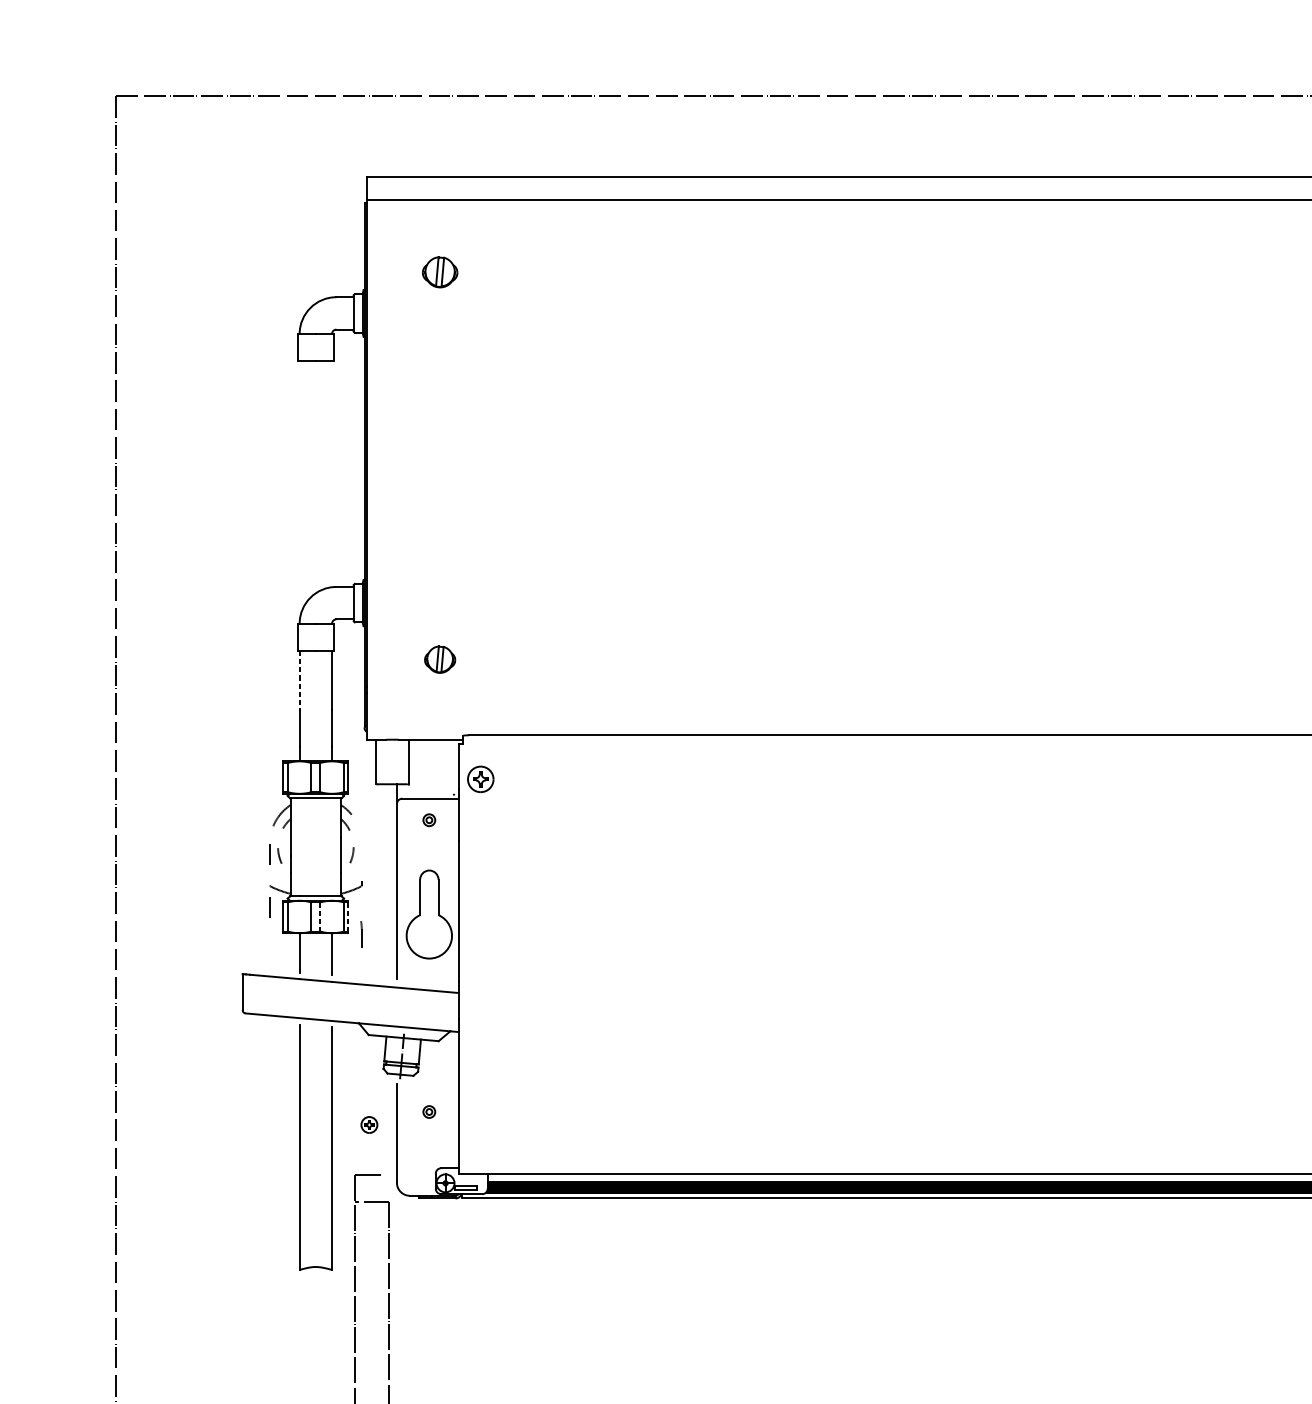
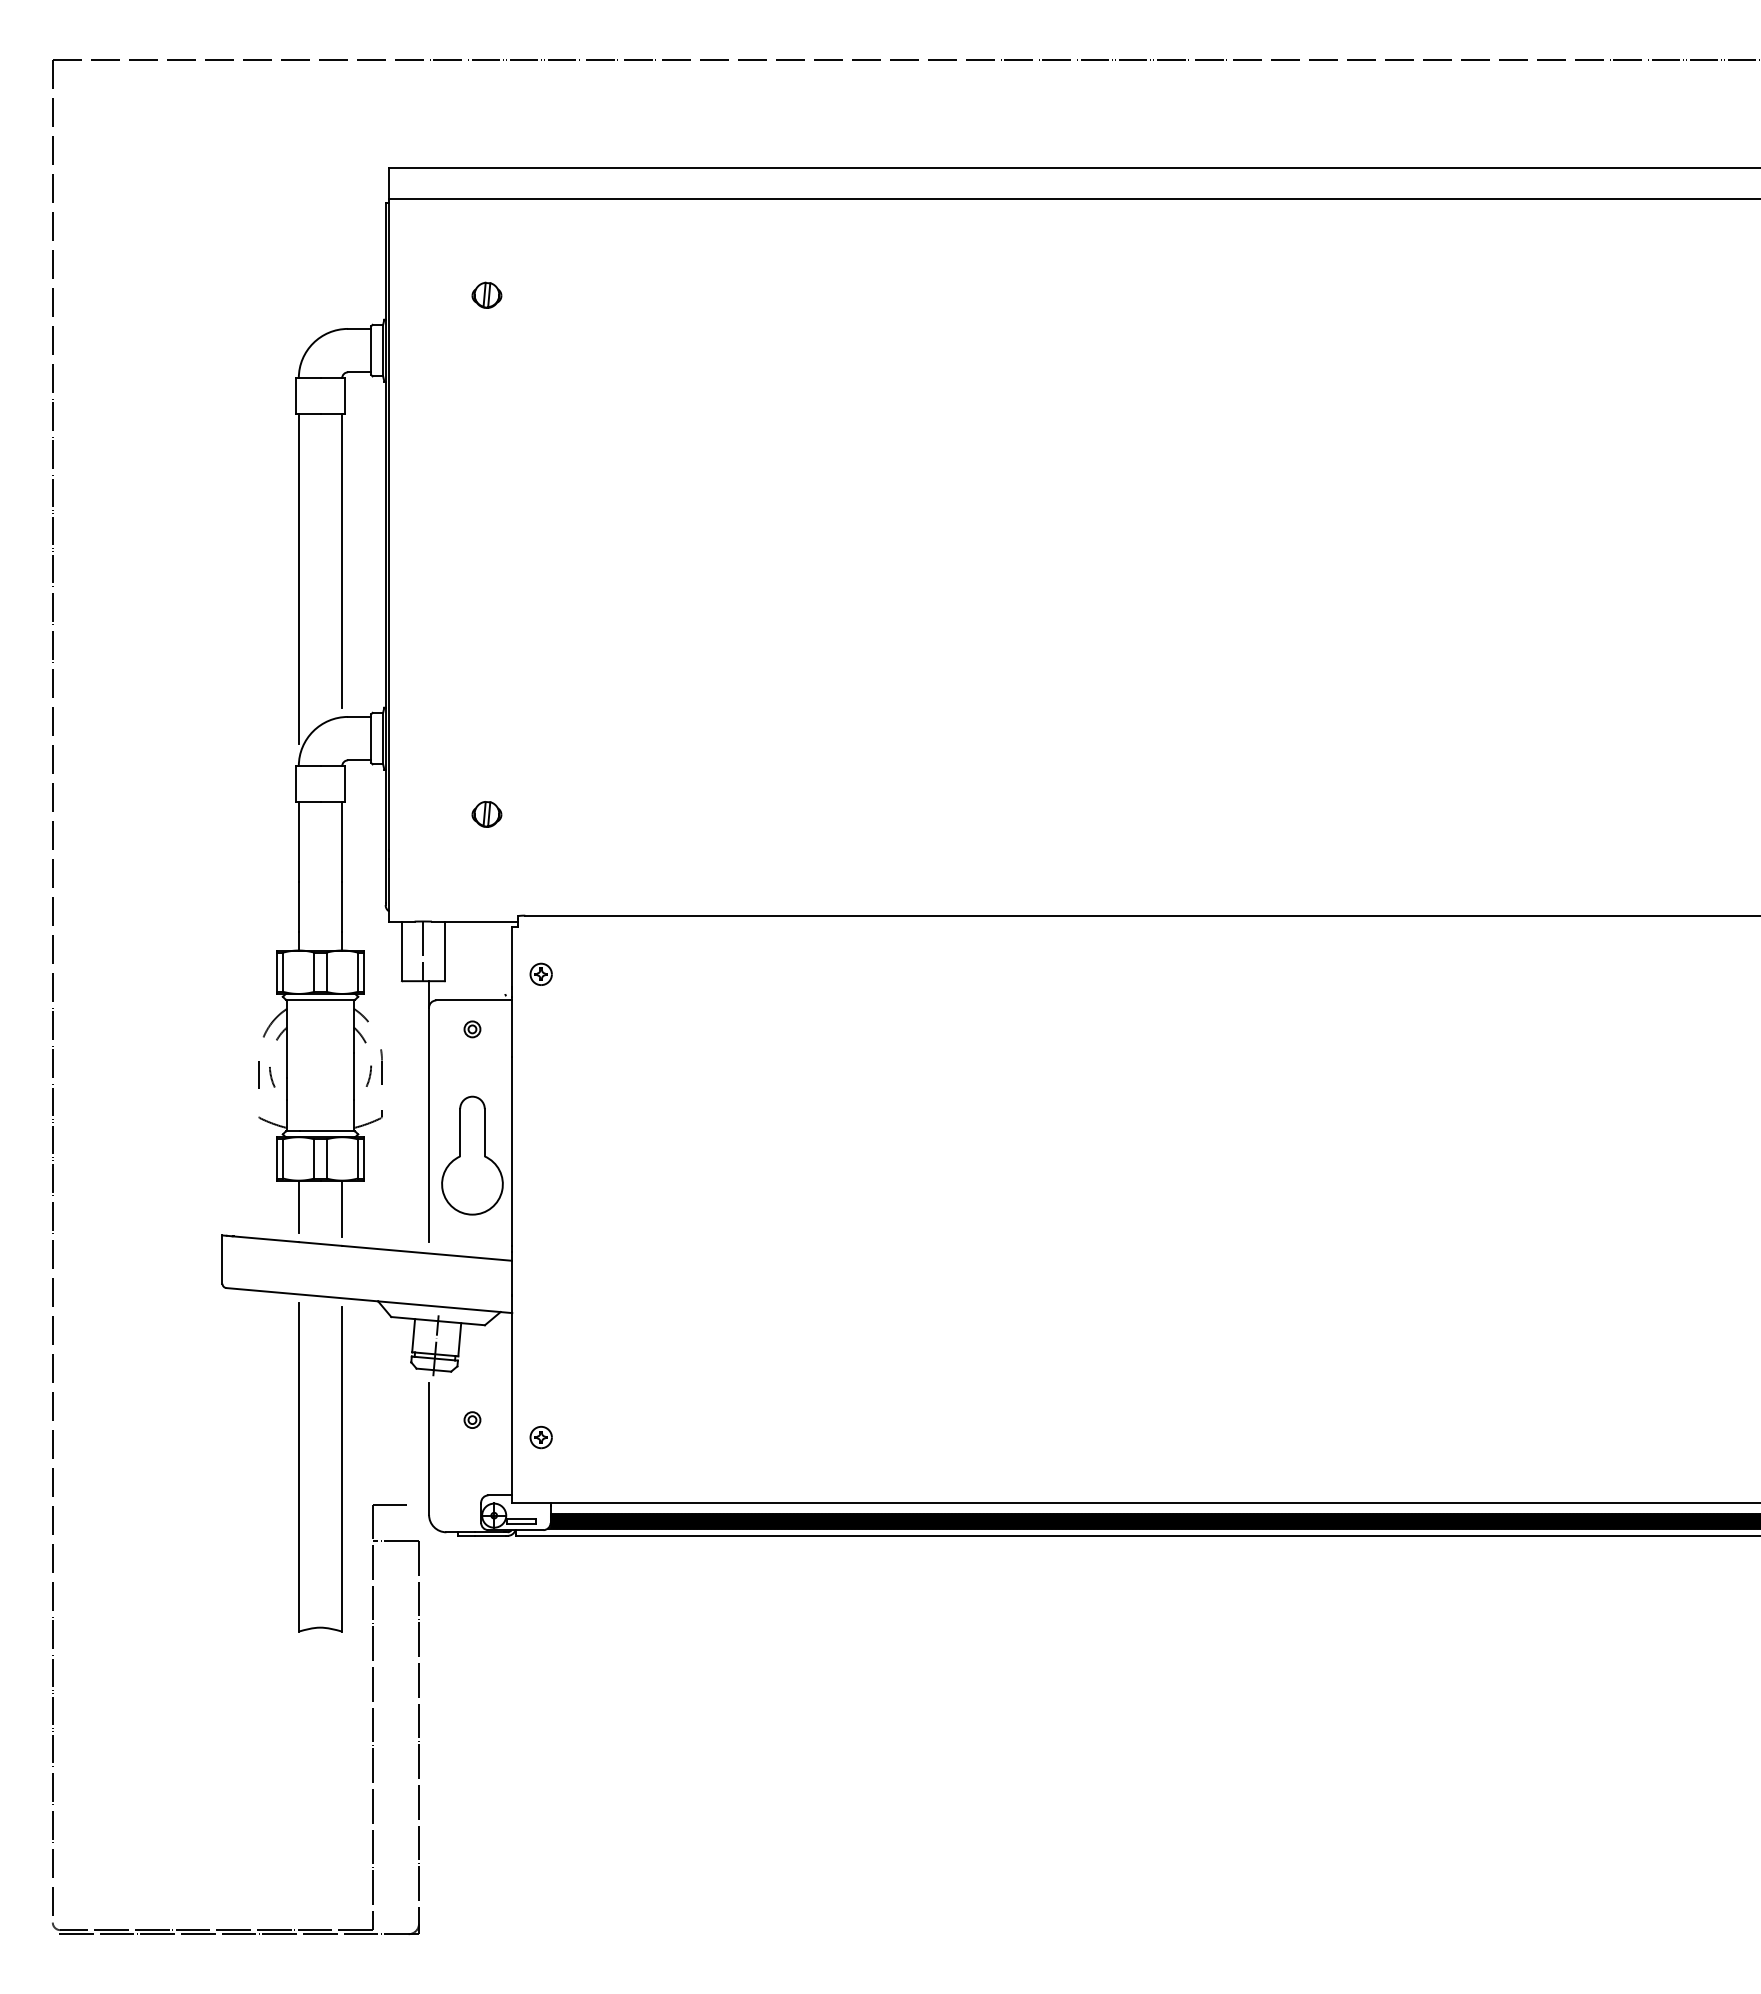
part: (439, 271) -> (486, 294), size x0.62
line: (332, 470) -> (342, 560), added
line: (299, 483) -> (298, 578), added
part: (439, 659) -> (486, 814), size x0.71
line: (299, 680) -> (298, 842), dashed -> solid
line: (392, 762) -> (423, 951), added
part: (480, 778) -> (540, 973), size x0.62
line: (269, 906) -> (258, 1145), removed
line: (320, 916) -> (326, 1158), dashed -> solid
line: (347, 916) -> (363, 1158), dashed -> solid
line: (361, 933) -> (381, 1066), moved
part: (368, 1124) -> (540, 1437), moved

